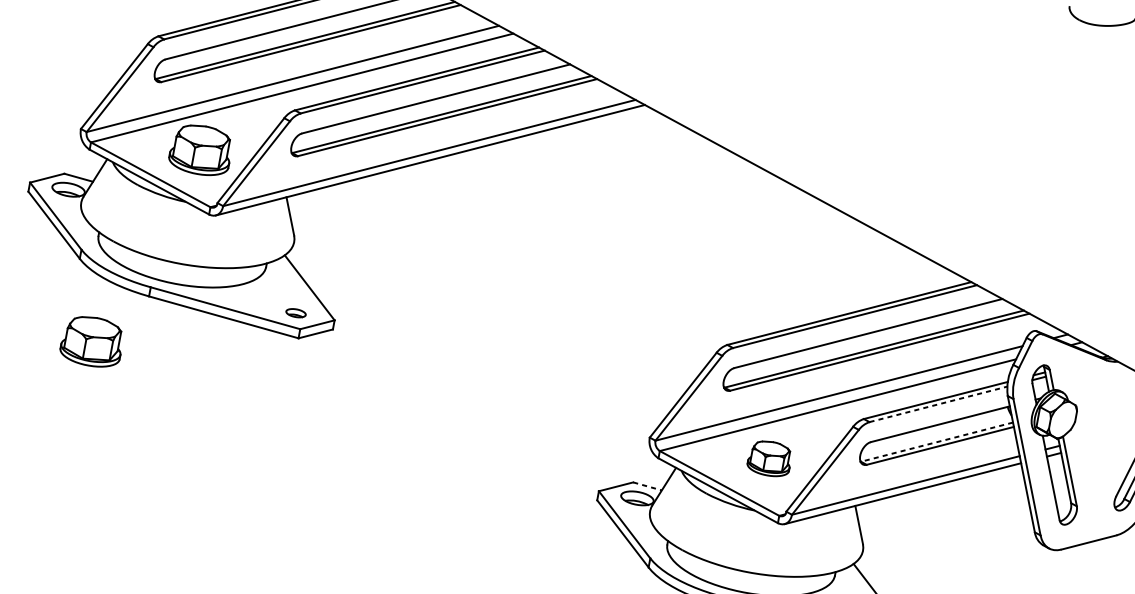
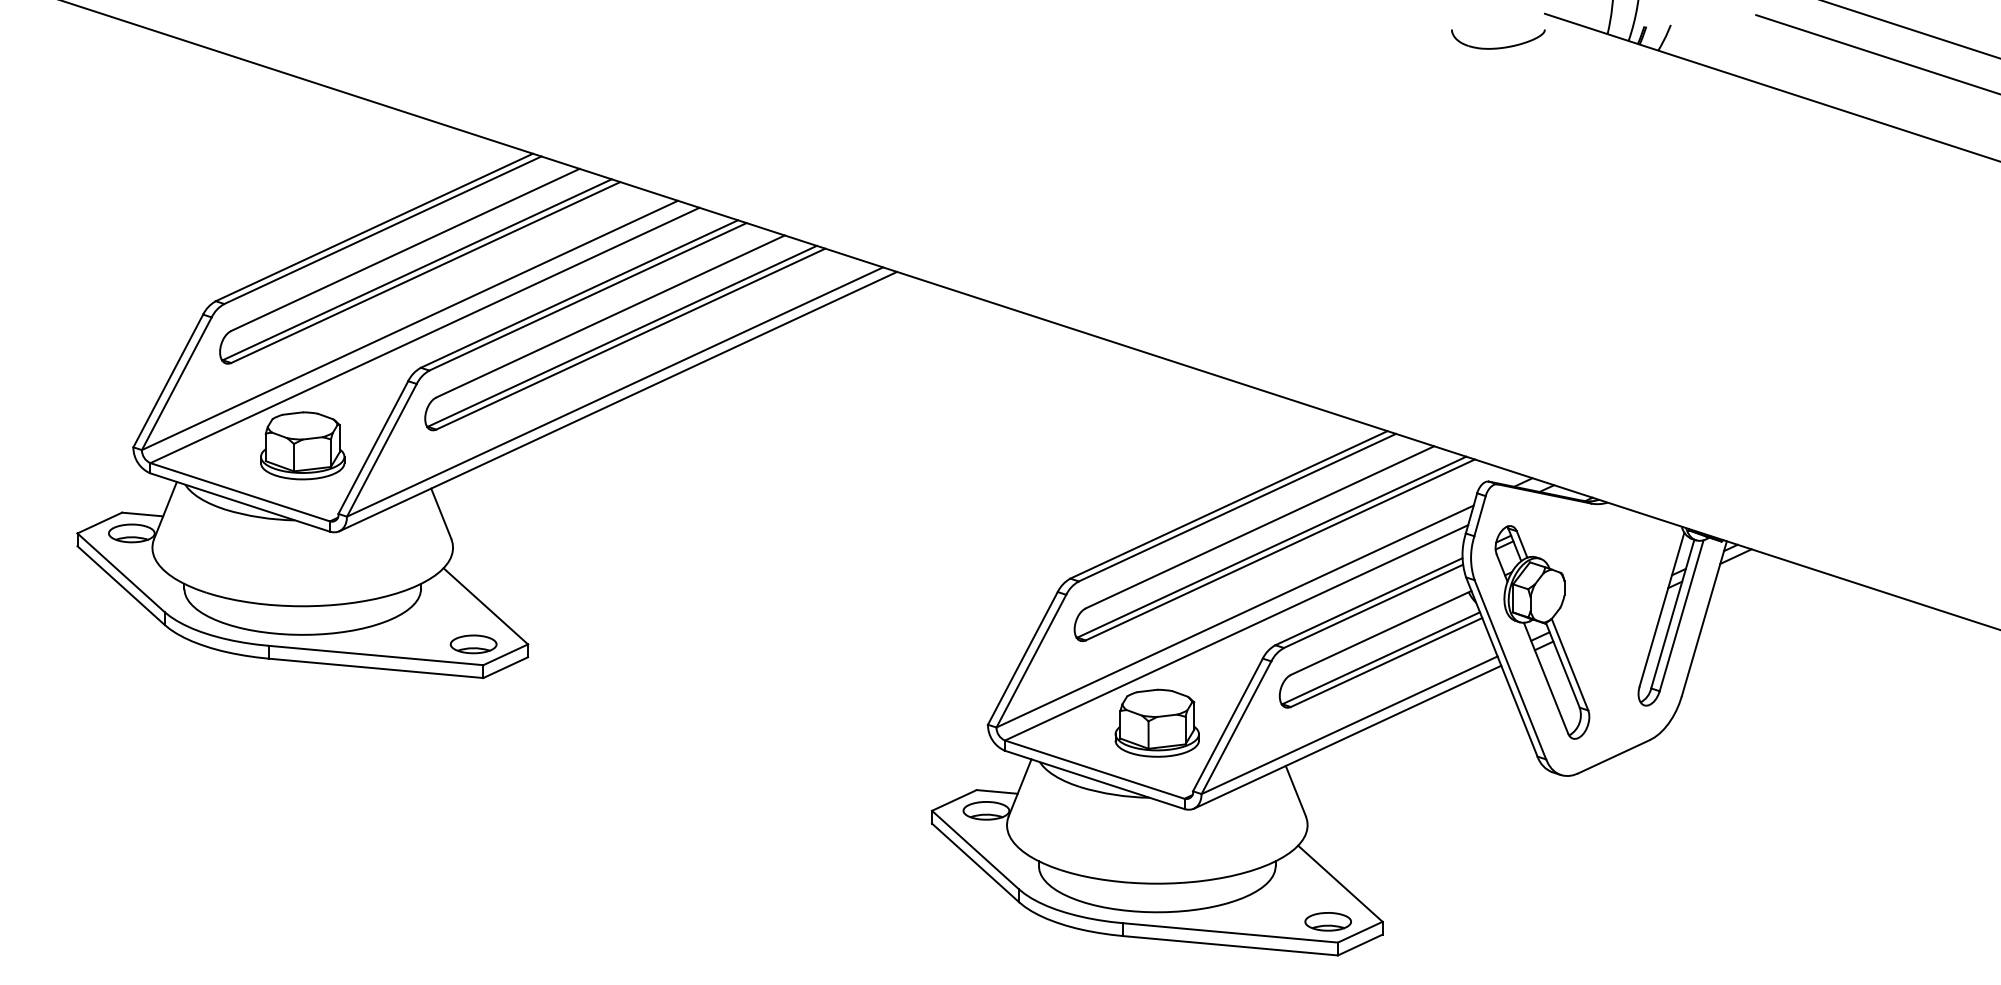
part: (295, 313) -> (473, 644), size x1.67
part: (92, 341) -> (202, 734), removed
line: (938, 404) -> (1373, 606), dashed -> solid
line: (937, 442) -> (1381, 658), dashed -> solid
part: (769, 458) -> (1156, 722), size x1.43
line: (647, 486) -> (997, 791), dashed -> solid

